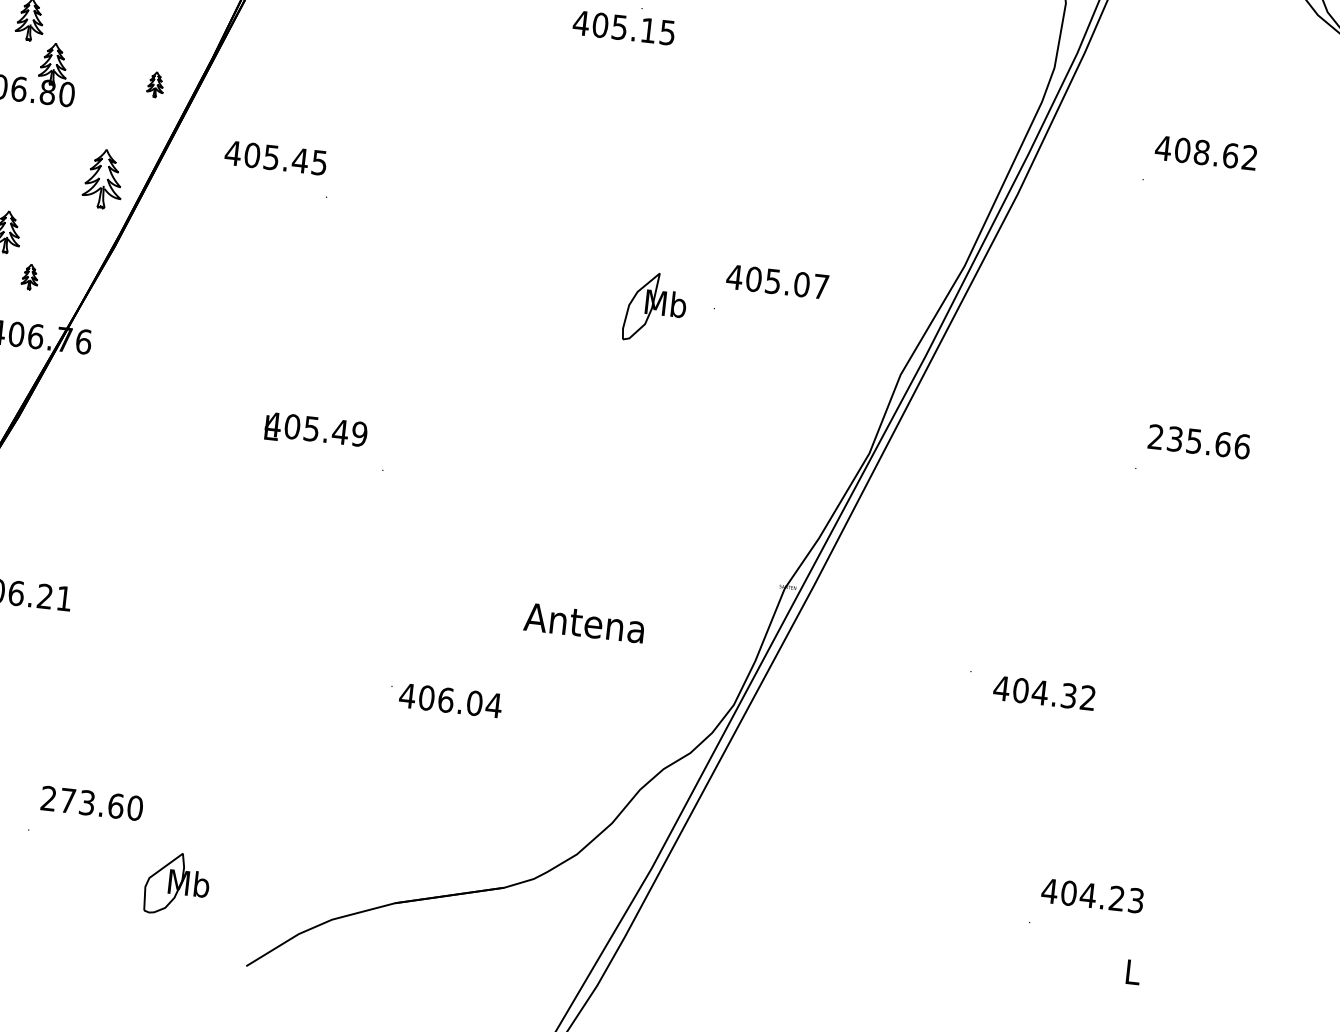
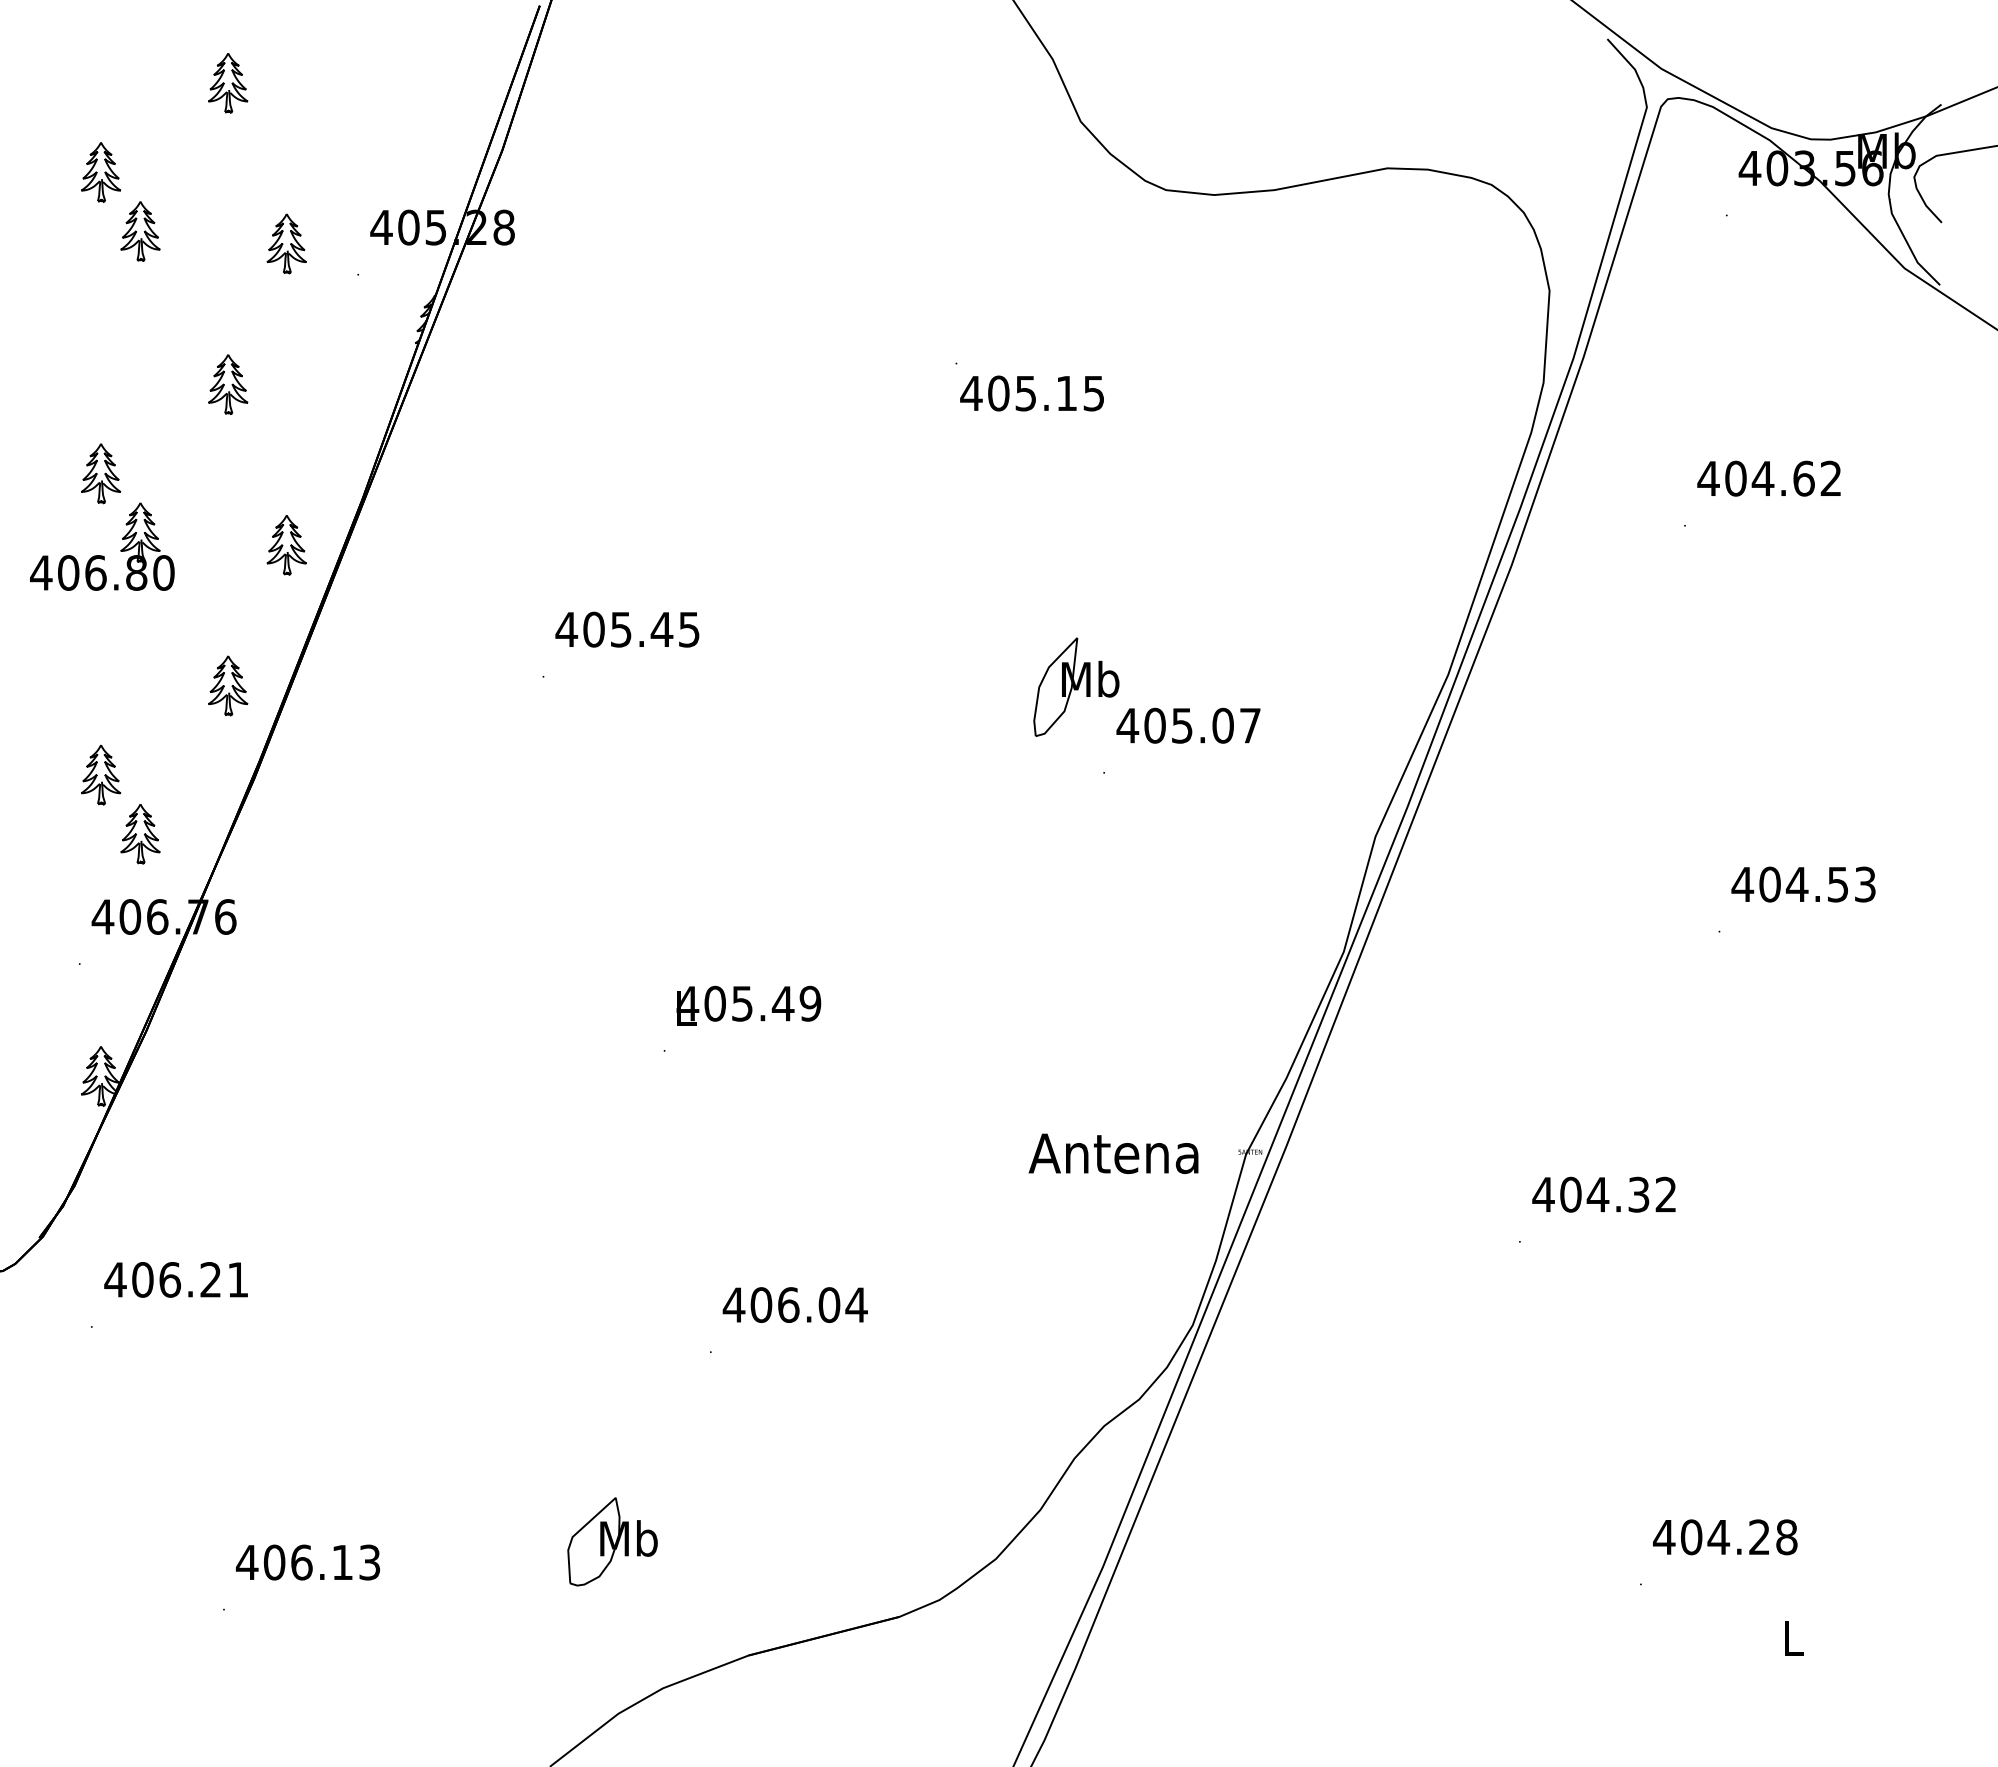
text: (623, 27) -> (1031, 393), moved
part: (155, 84) -> (286, 545), size x1.67
text: (1201, 152) -> (1762, 478), 408.62 -> 404.62
text: (275, 157) -> (627, 629), moved
part: (103, 178) -> (228, 685), size x0.71
part: (30, 277) -> (140, 834), size x1.67
part: (655, 307) -> (1076, 686), moved
text: (315, 430) -> (748, 1005), moved
text: (1198, 441) -> (1803, 884), 235.66 -> 404.53
text: (584, 622) -> (1113, 1153), moved
text: (1043, 692) -> (1603, 1194), moved
text: (450, 700) -> (794, 1304), moved
text: (91, 803) -> (307, 1562), 273.60 -> 406.13
part: (177, 884) -> (612, 1541), moved
text: (1135, 900) -> (1786, 1537), 404.23 -> 404.28

